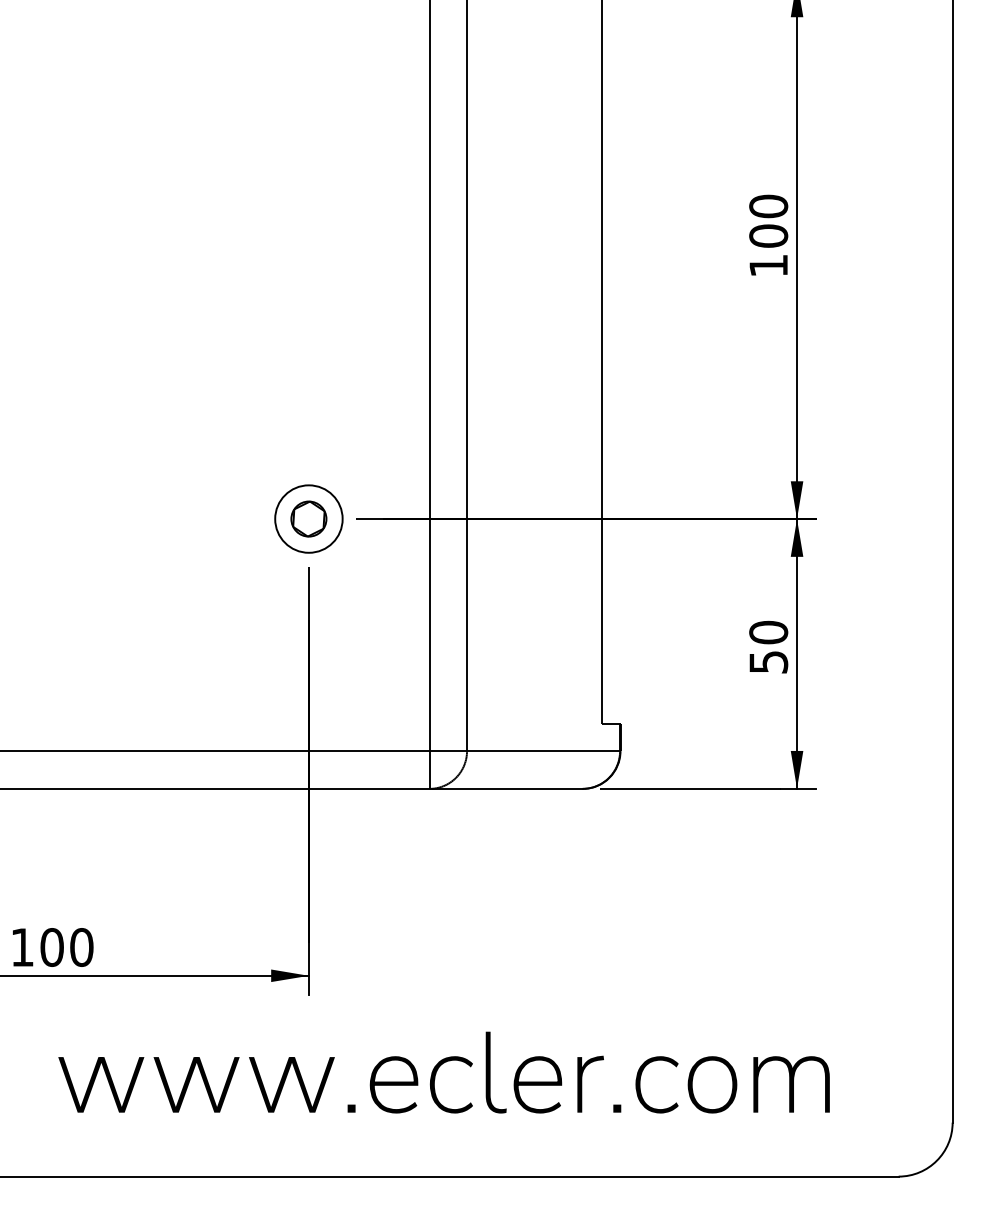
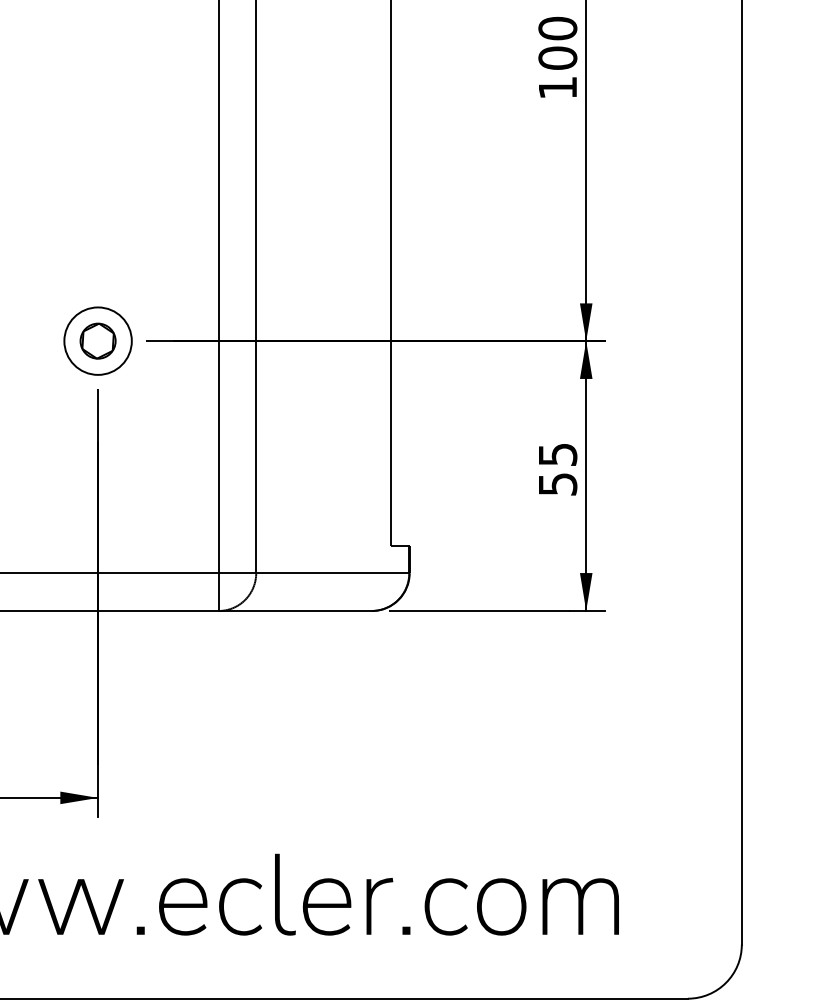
text: (768, 632) -> (557, 454), 50 -> 55

